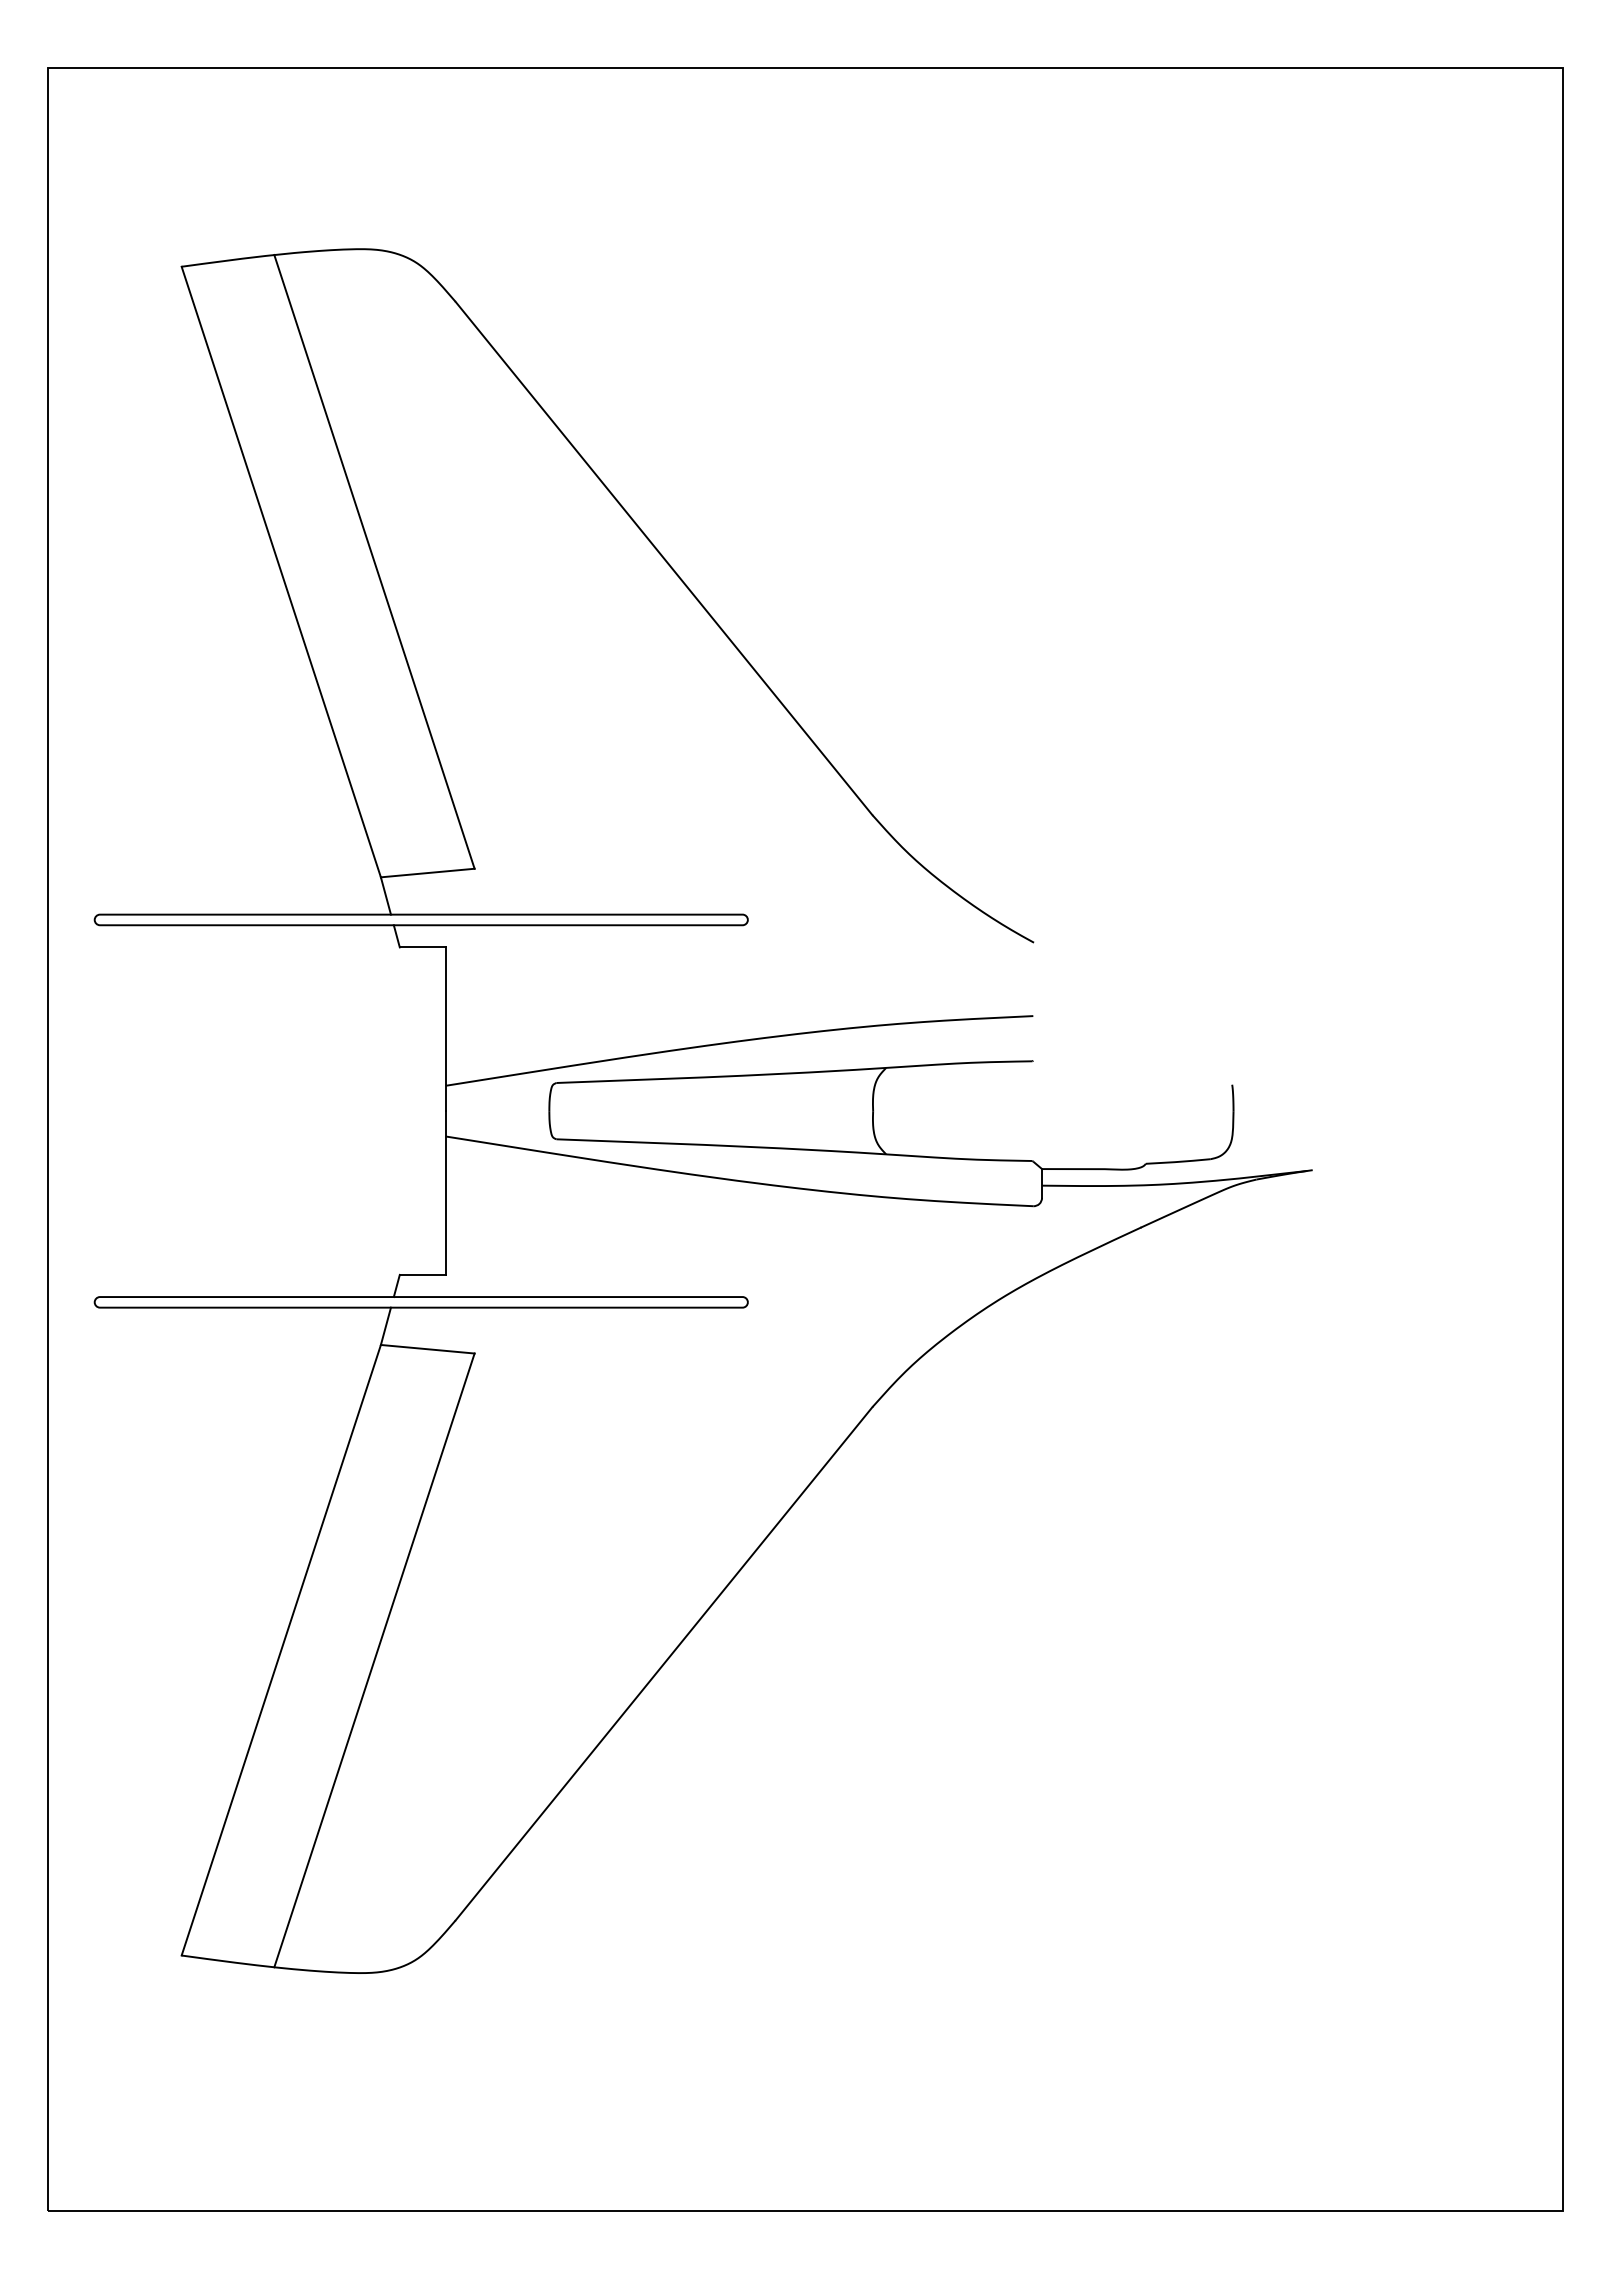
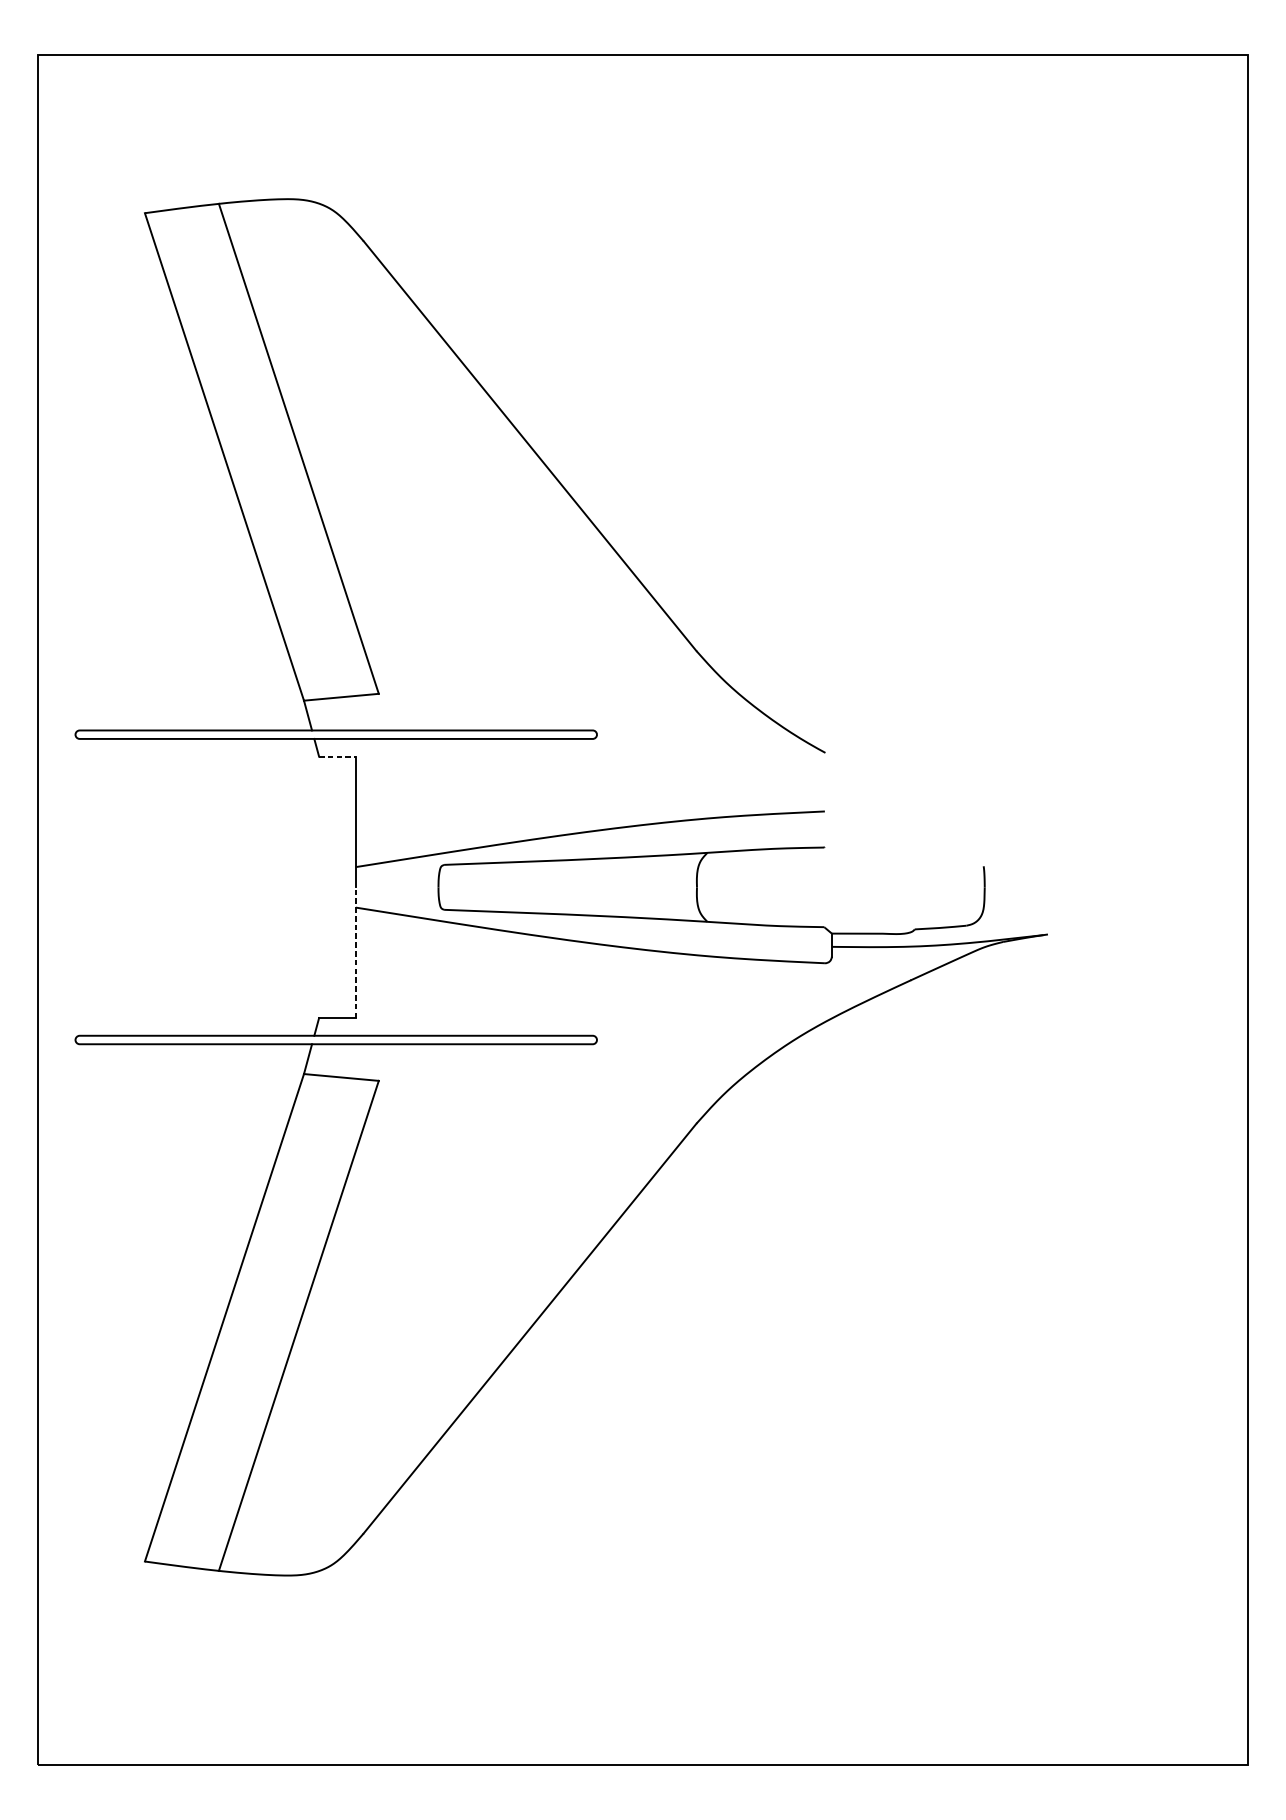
line: (422, 947) -> (337, 756), solid -> dashed
line: (445, 1193) -> (355, 953), solid -> dashed

